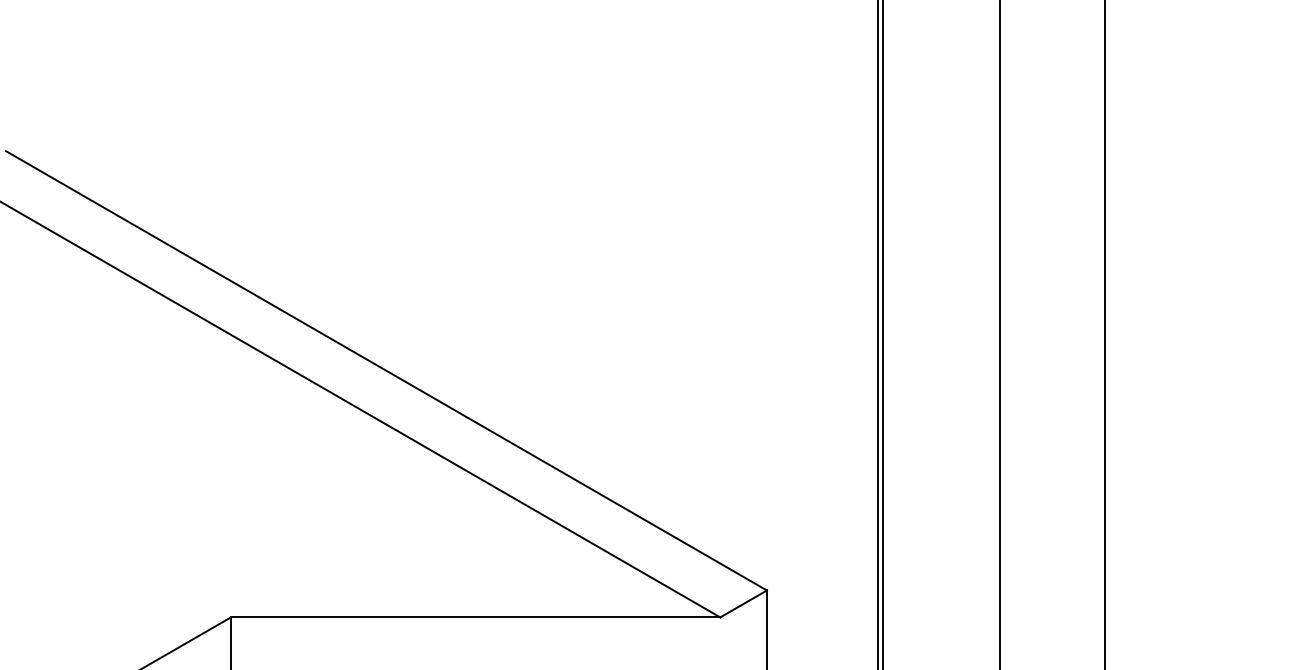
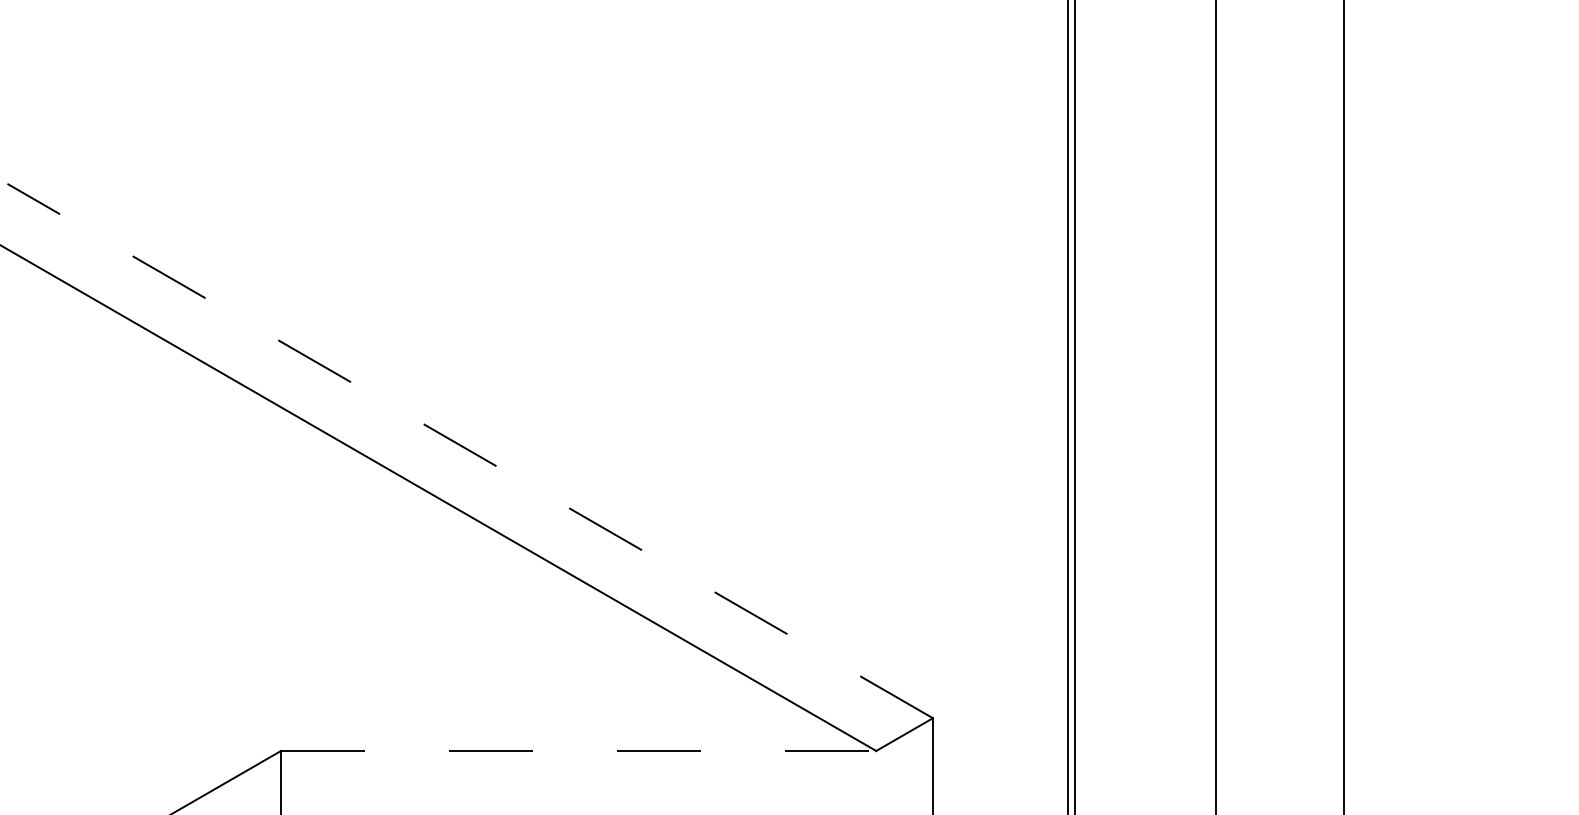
line: (385, 370) -> (469, 450), solid -> dashed
line: (475, 617) -> (578, 750), solid -> dashed

